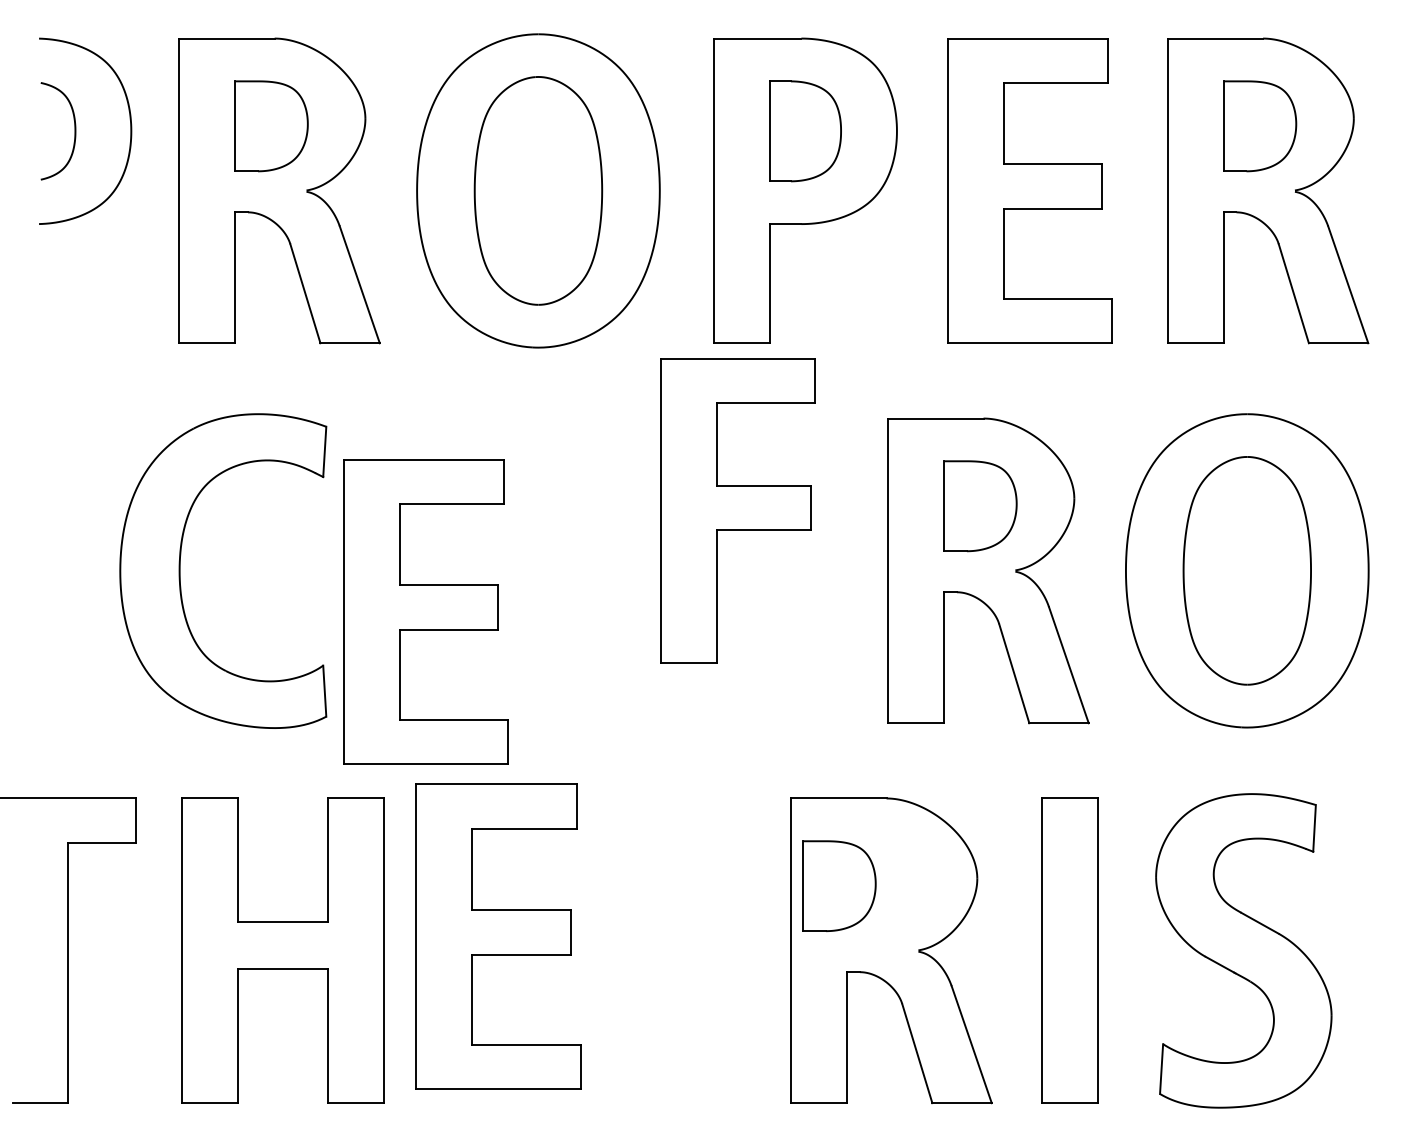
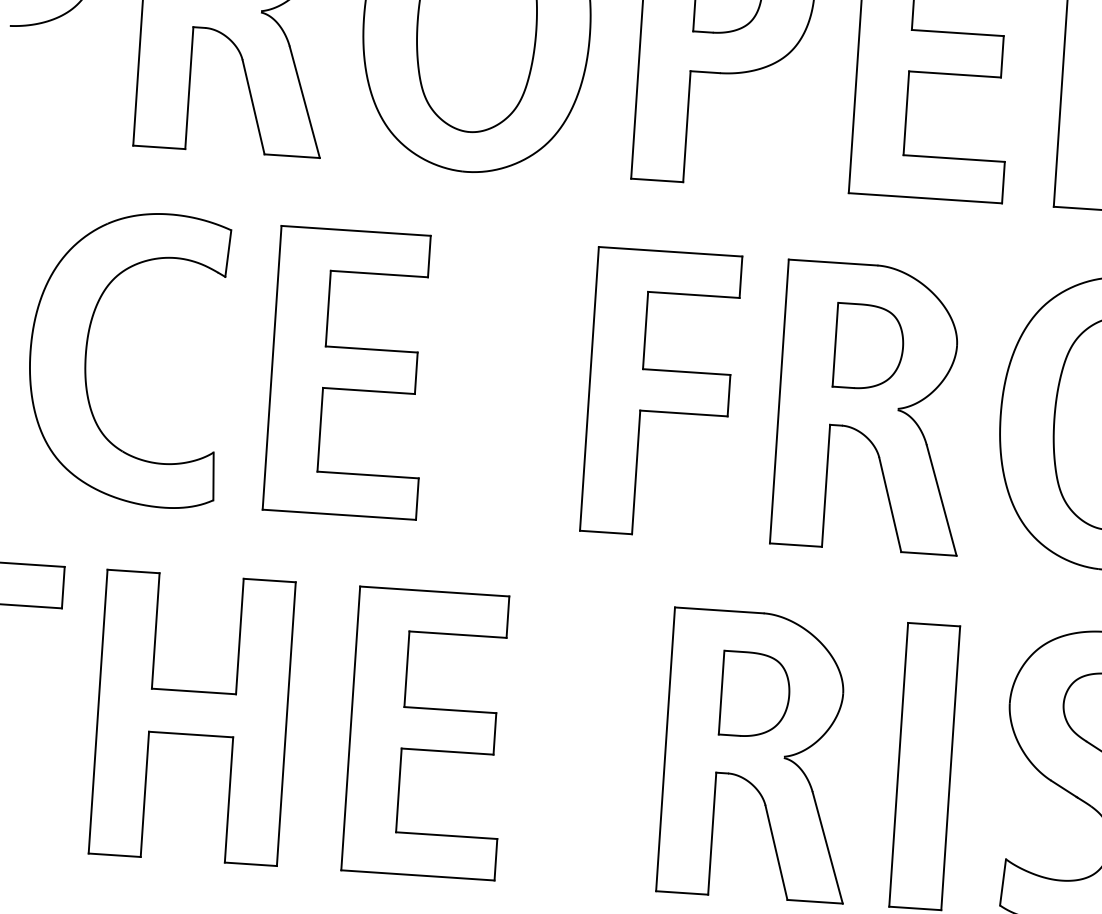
part: (737, 510) -> (660, 393), moved
part: (180, 570) -> (86, 355), moved
part: (425, 611) -> (348, 372), moved
part: (839, 885) -> (755, 694), moved
part: (498, 936) -> (427, 733), moved

